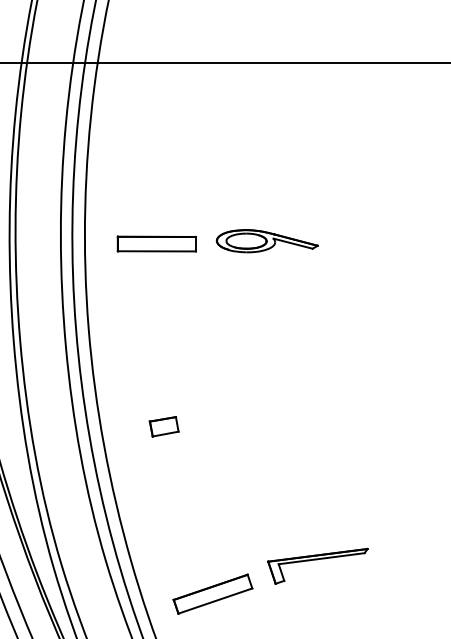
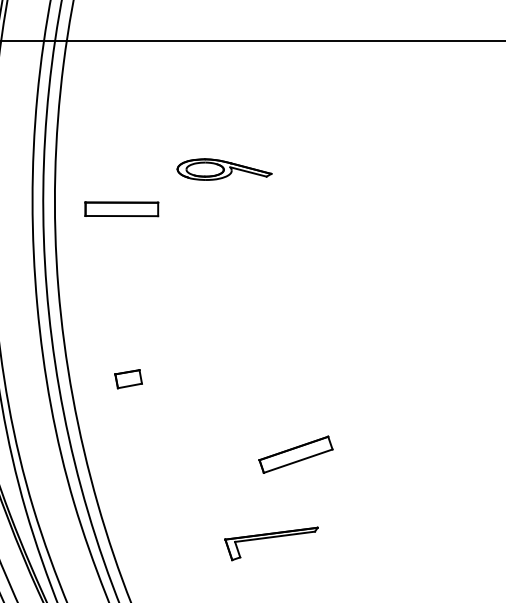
part: (267, 241) -> (224, 169), moved
part: (317, 565) -> (271, 543), moved
part: (212, 593) -> (295, 454), moved

